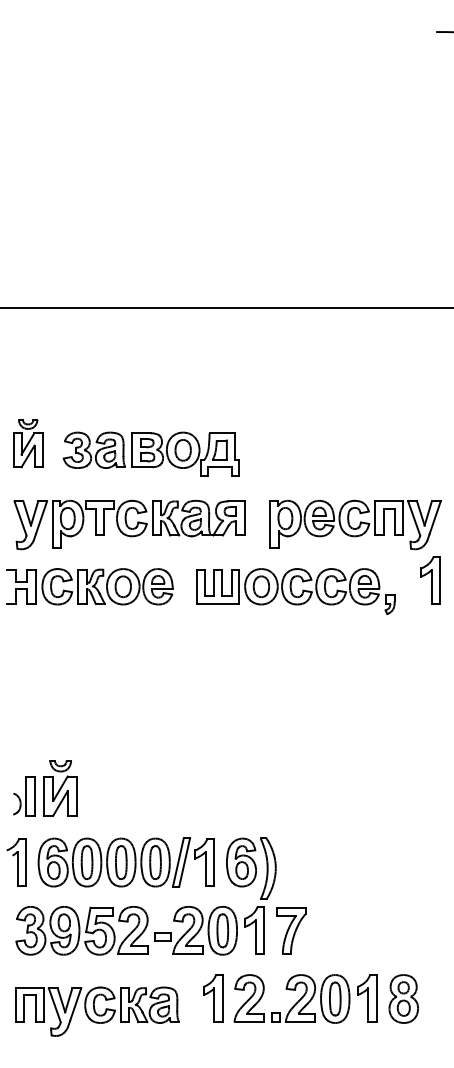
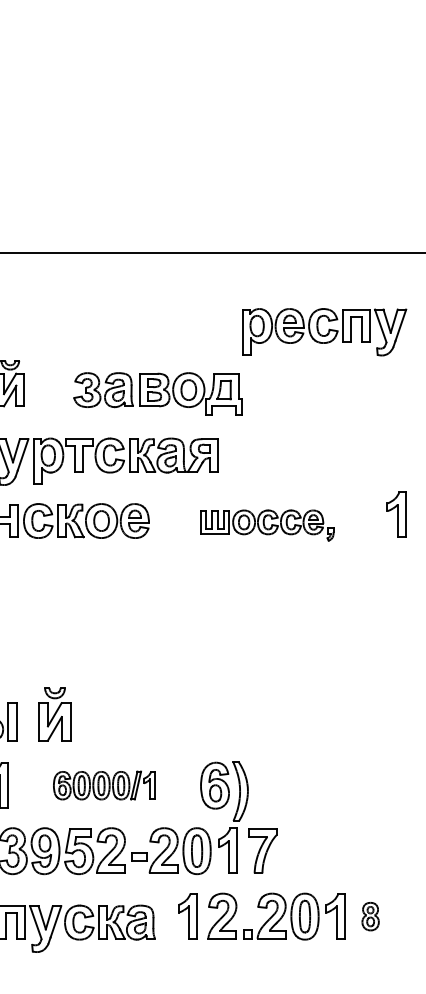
part: (150, 453) -> (157, 393), moved
part: (355, 524) -> (324, 331), moved
part: (295, 591) -> (266, 525), size x0.7
part: (60, 788) -> (54, 714), moved
part: (125, 862) -> (103, 785), size x0.6
part: (403, 998) -> (370, 916), size x0.6

